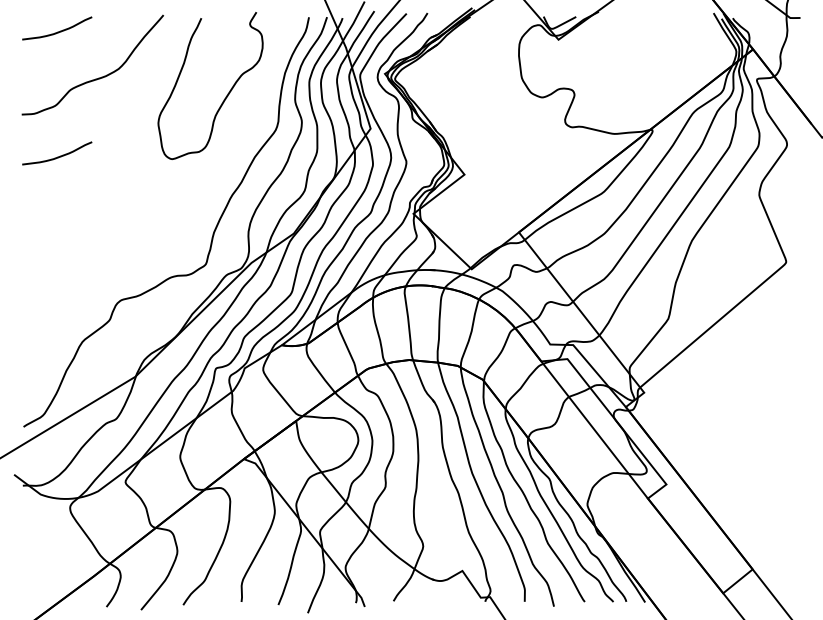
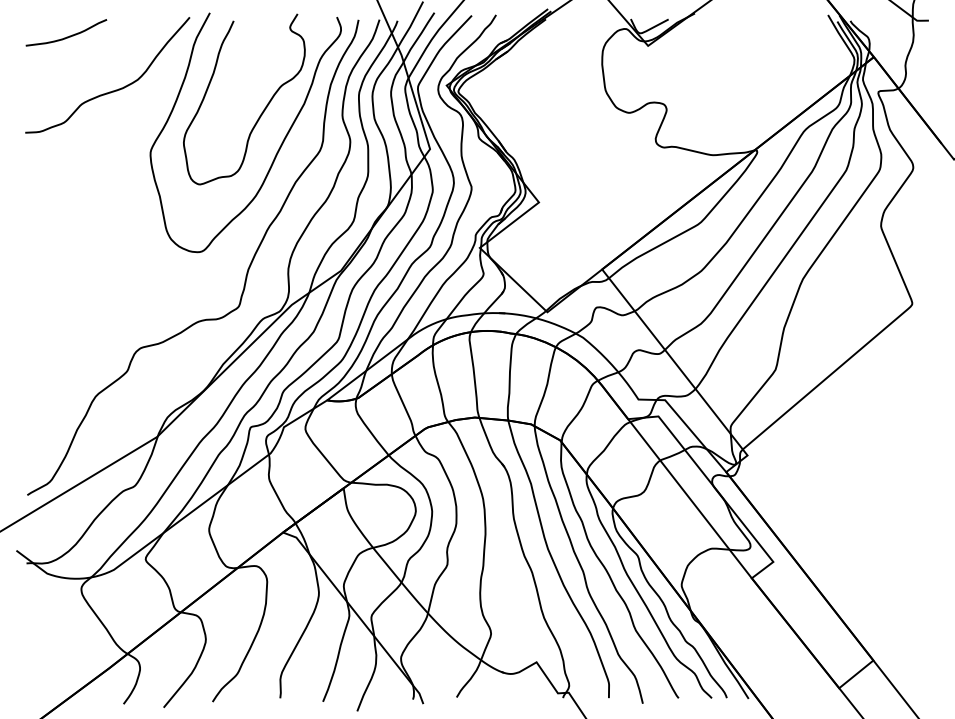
curve: (240, 128) -> (278, 148), added
curve: (57, 156) -> (66, 181), removed

